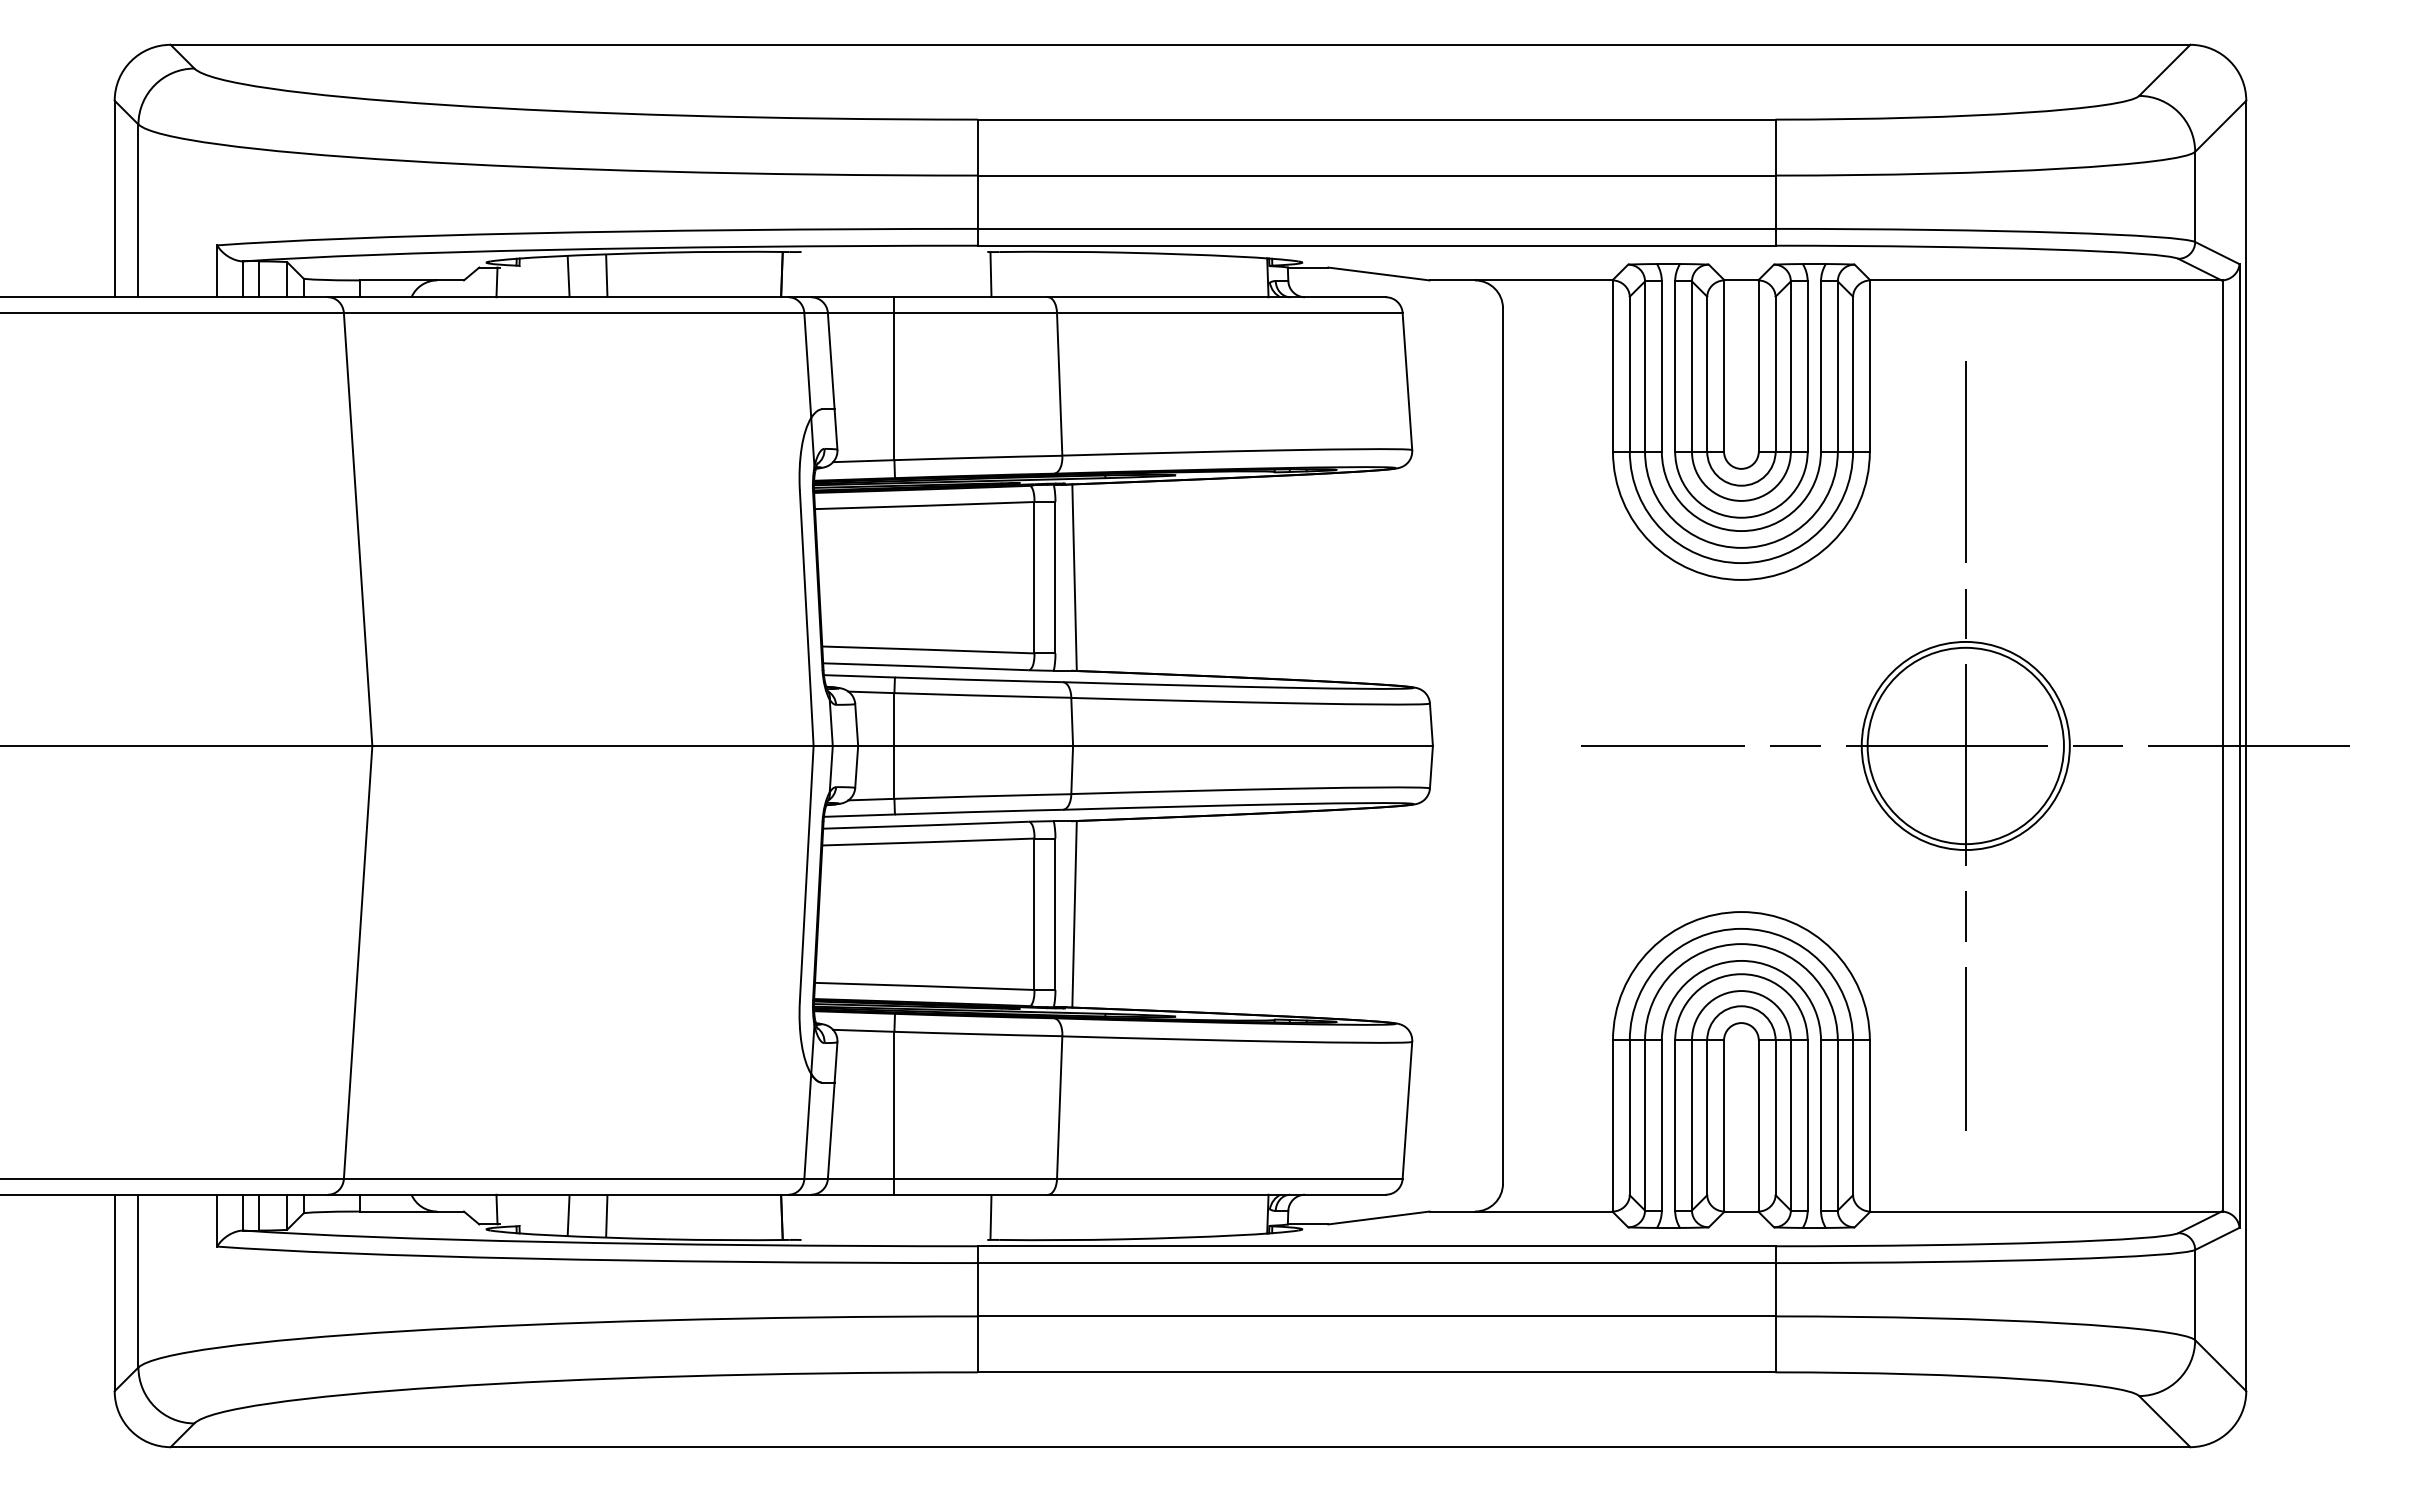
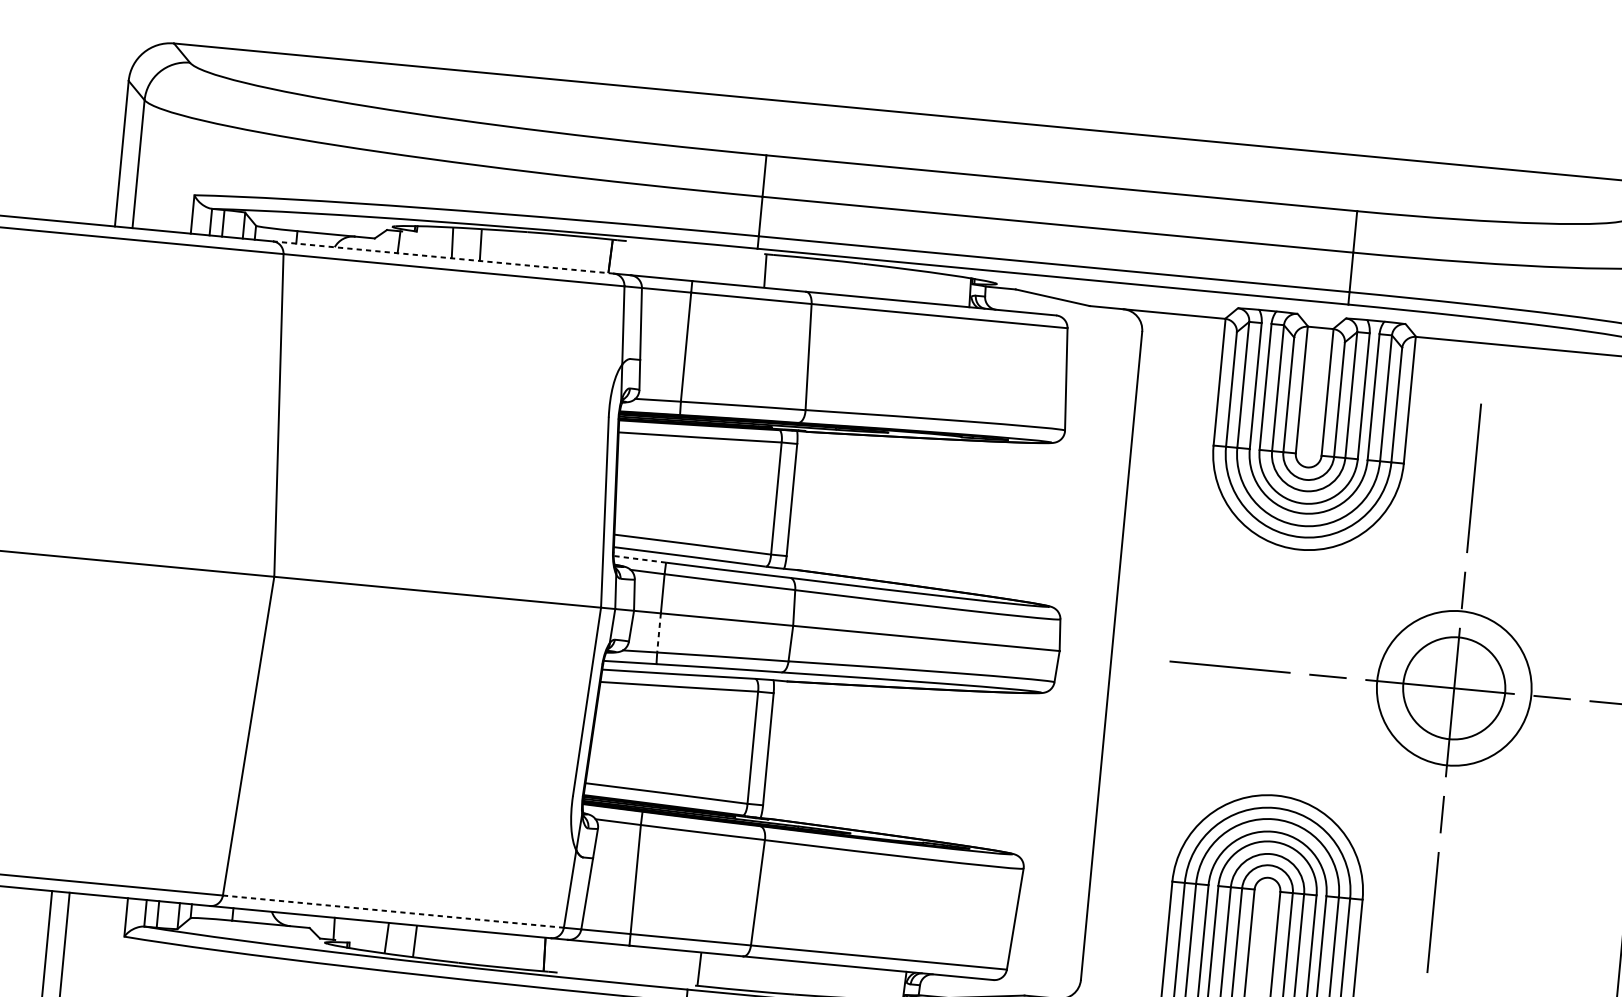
line: (557, 297) -> (442, 257), solid -> dashed
line: (1074, 577) -> (806, 501), removed
line: (859, 676) -> (639, 559), solid -> dashed
circle: (1965, 745) -> (1454, 687), size x0.7
line: (894, 772) -> (659, 632), solid -> dashed
line: (1074, 913) -> (782, 749), removed
line: (574, 1179) -> (393, 911), solid -> dashed

